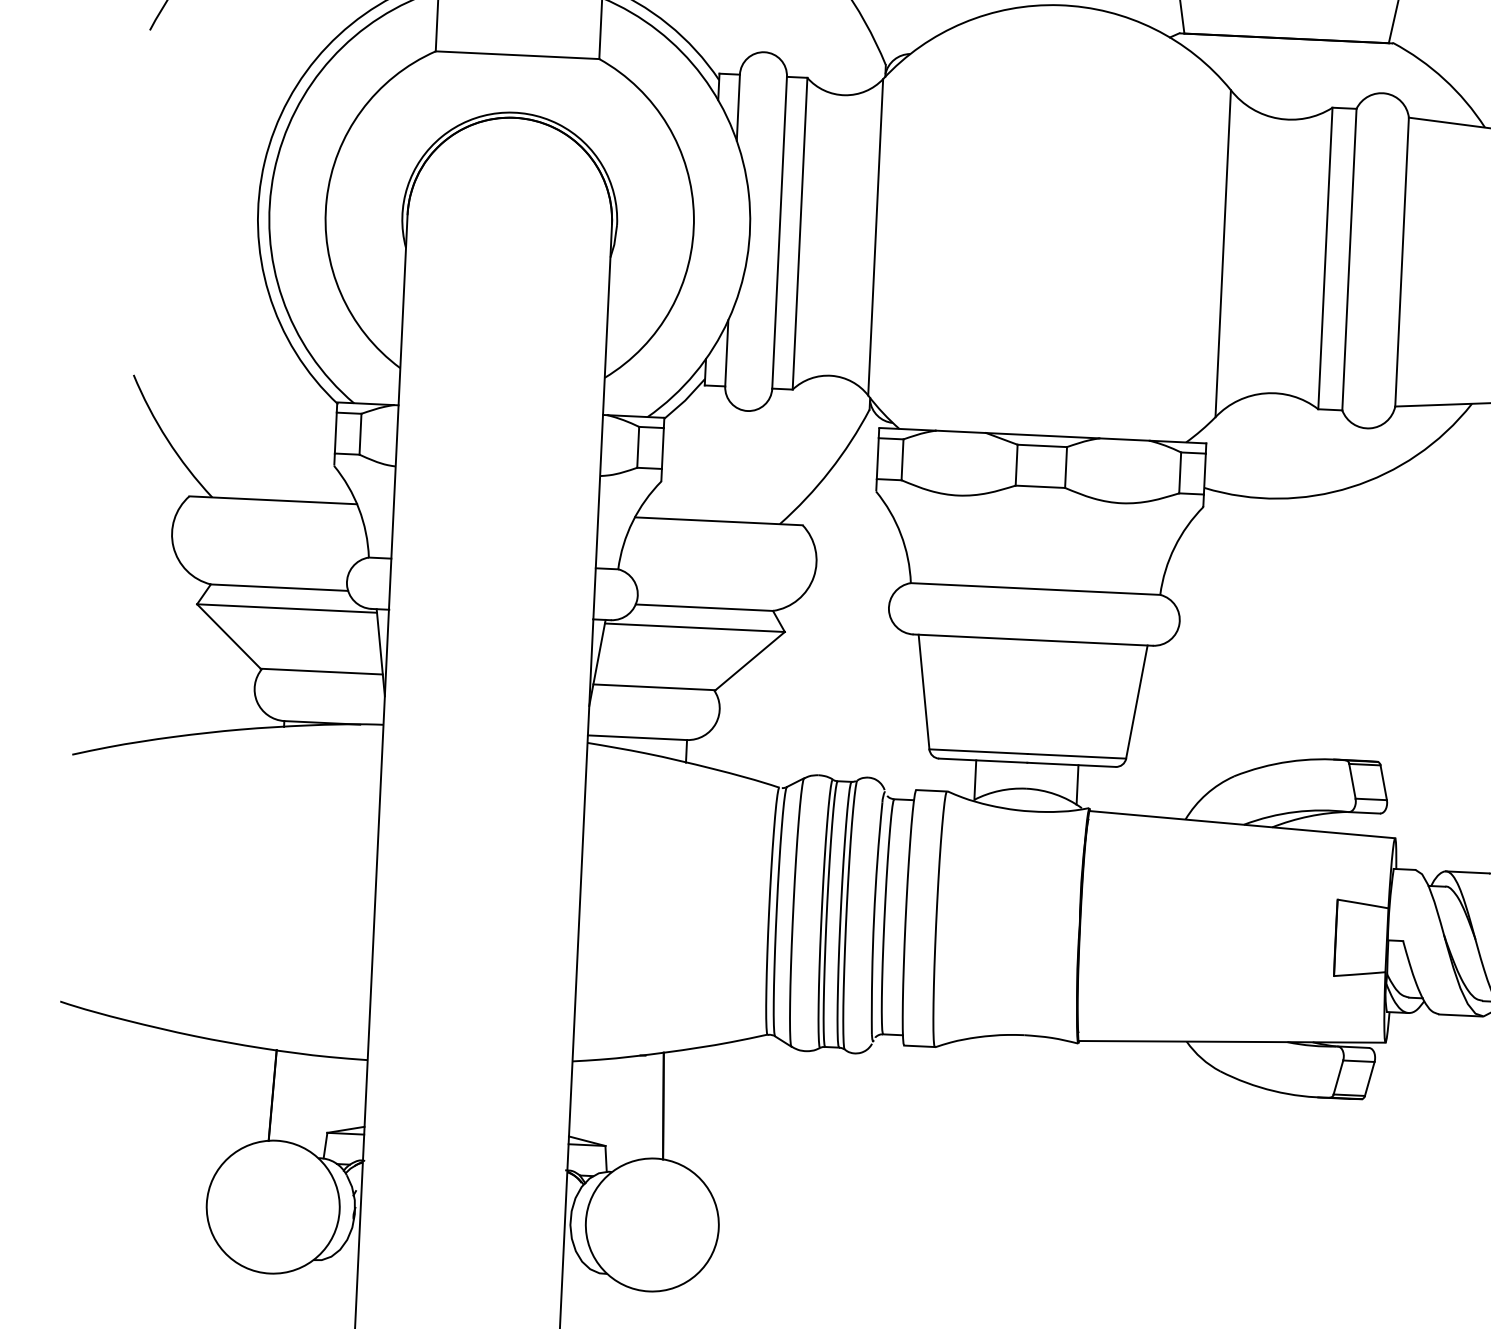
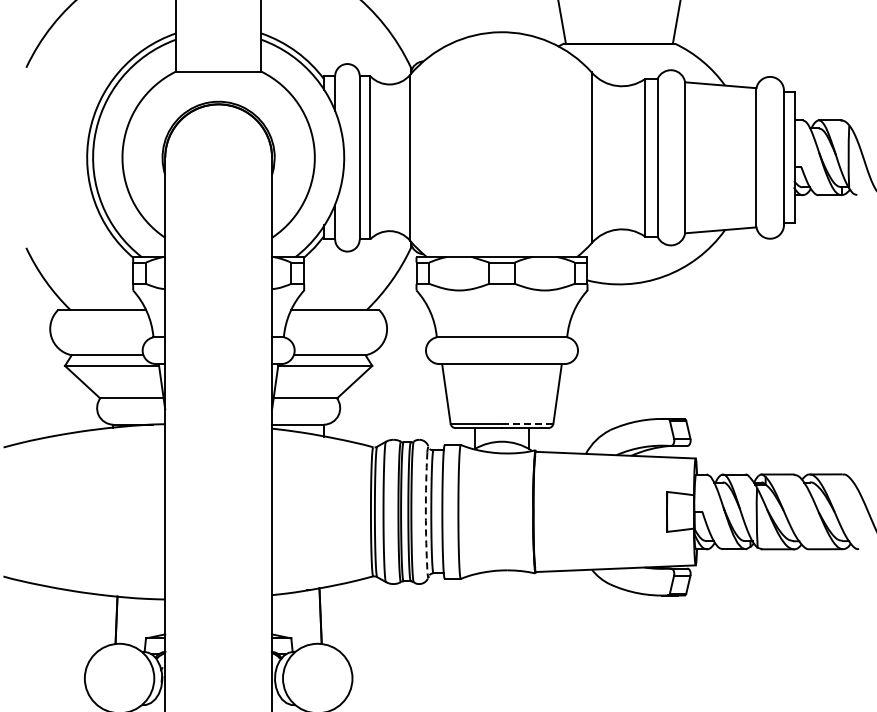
line: (1076, 756) -> (527, 423), solid -> dashed
arc: (873, 917) -> (425, 512), solid -> dashed

